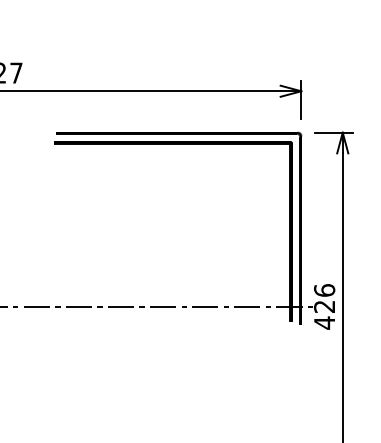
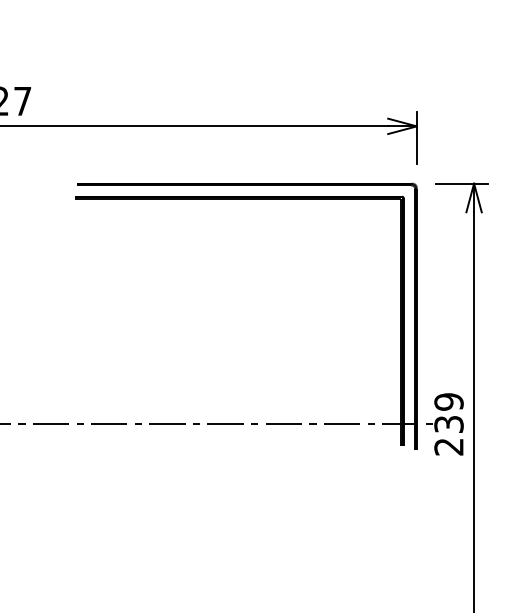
text: (324, 306) -> (448, 424), 426 -> 239

